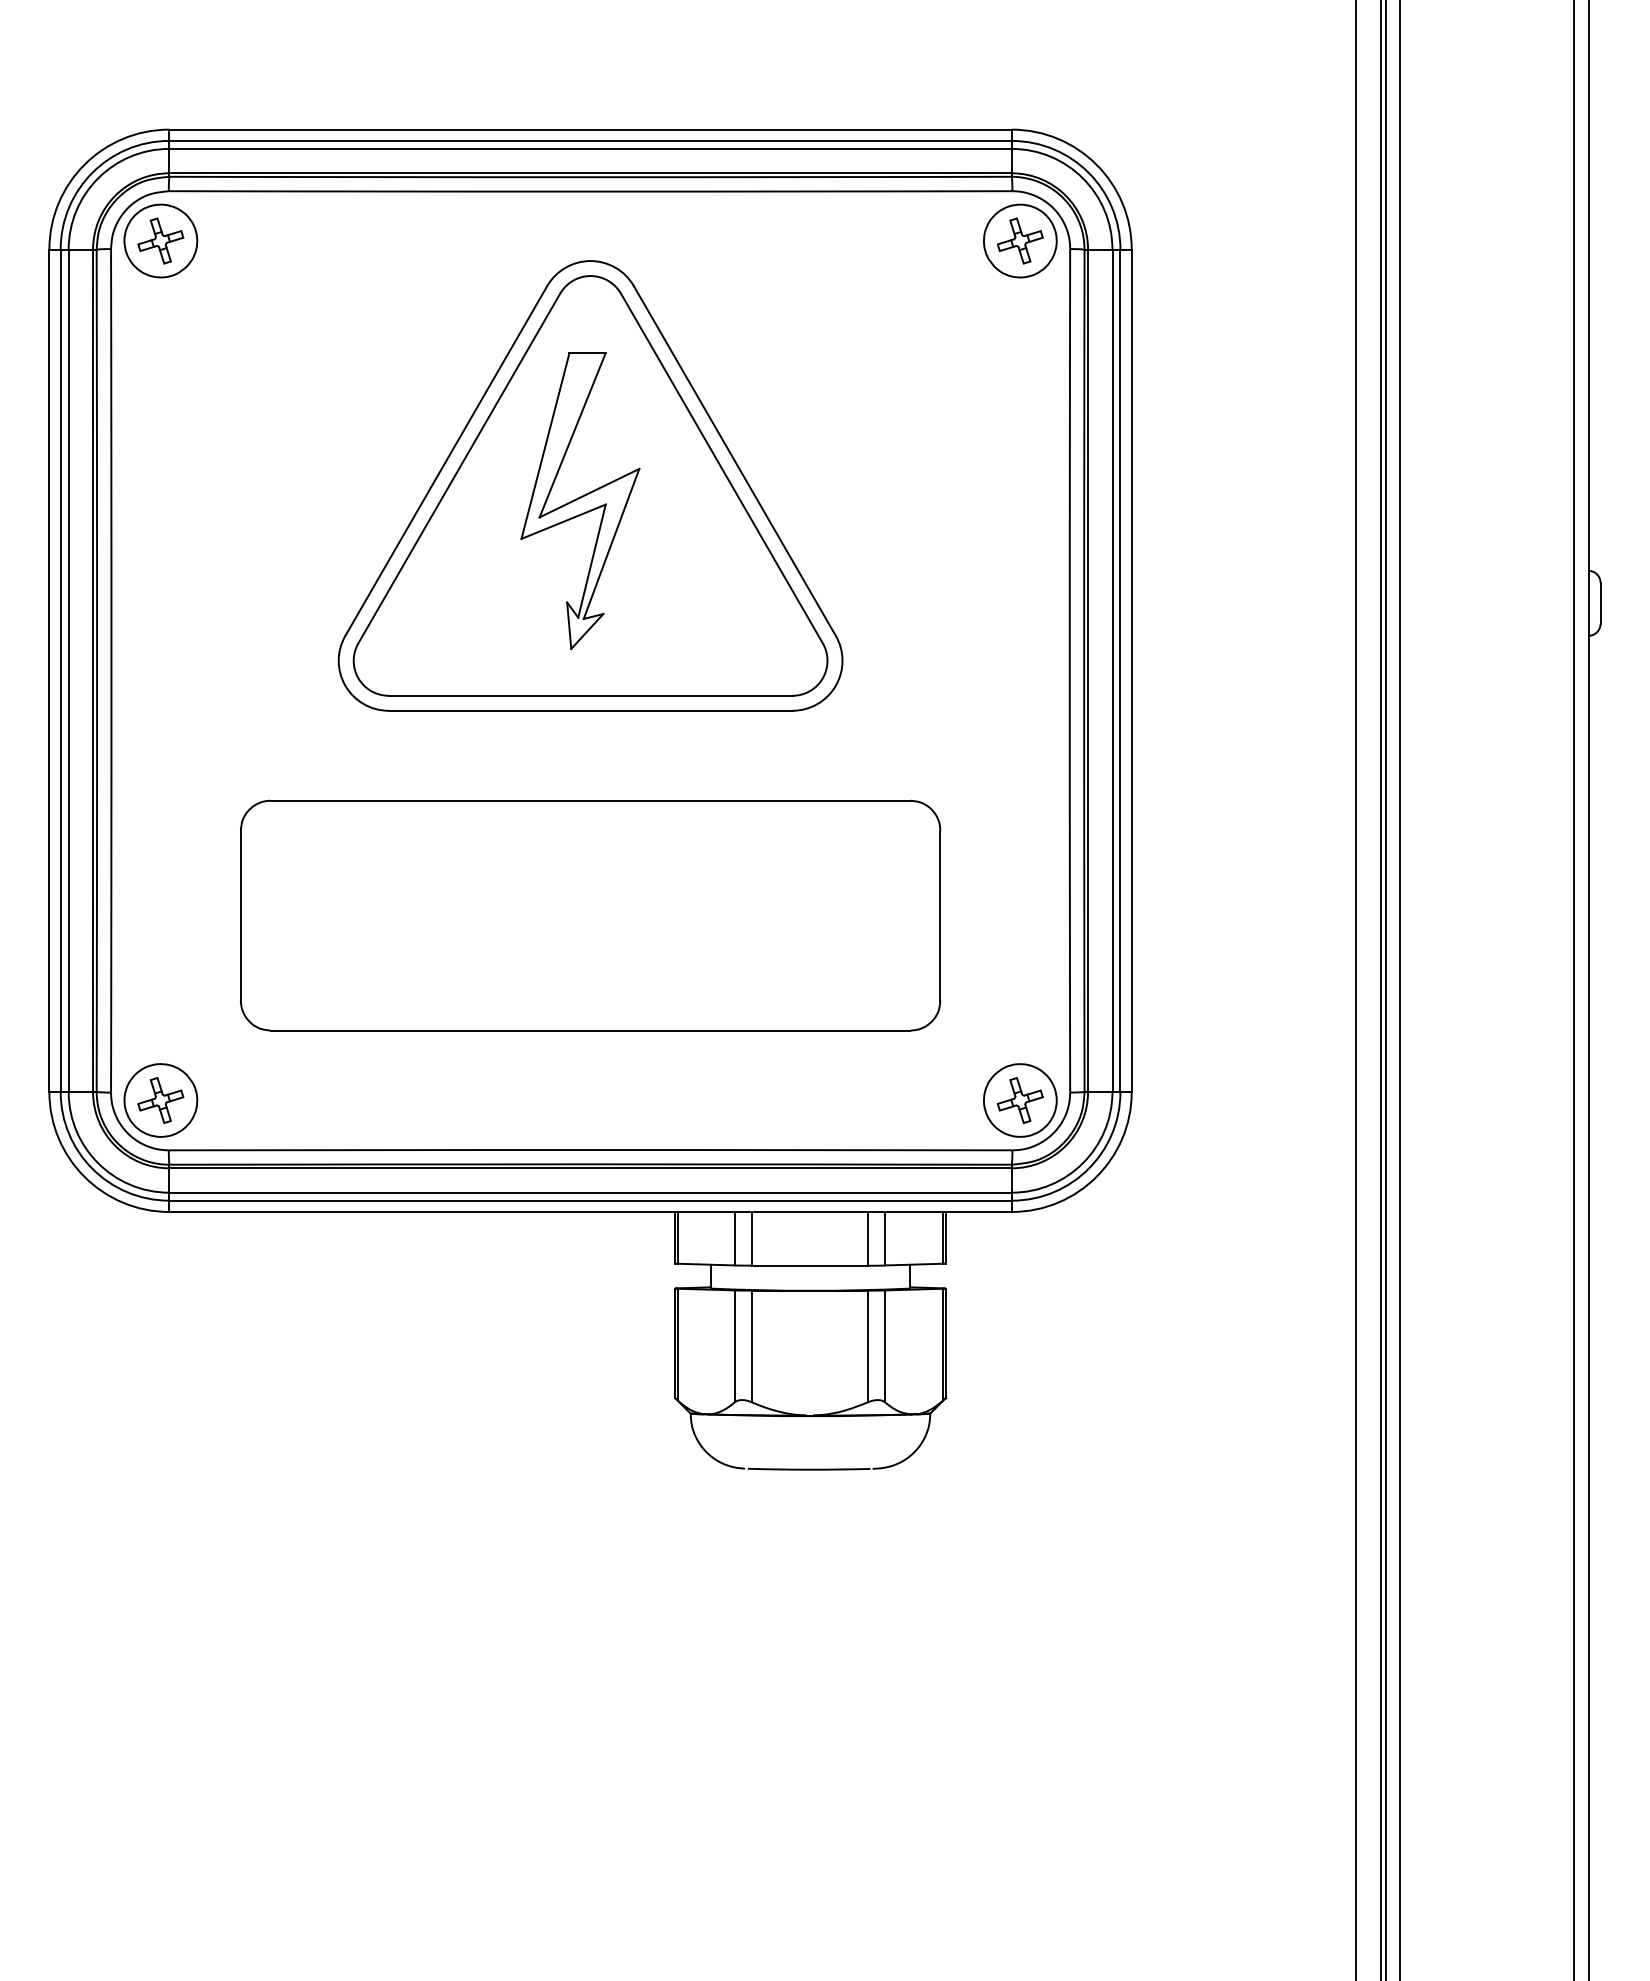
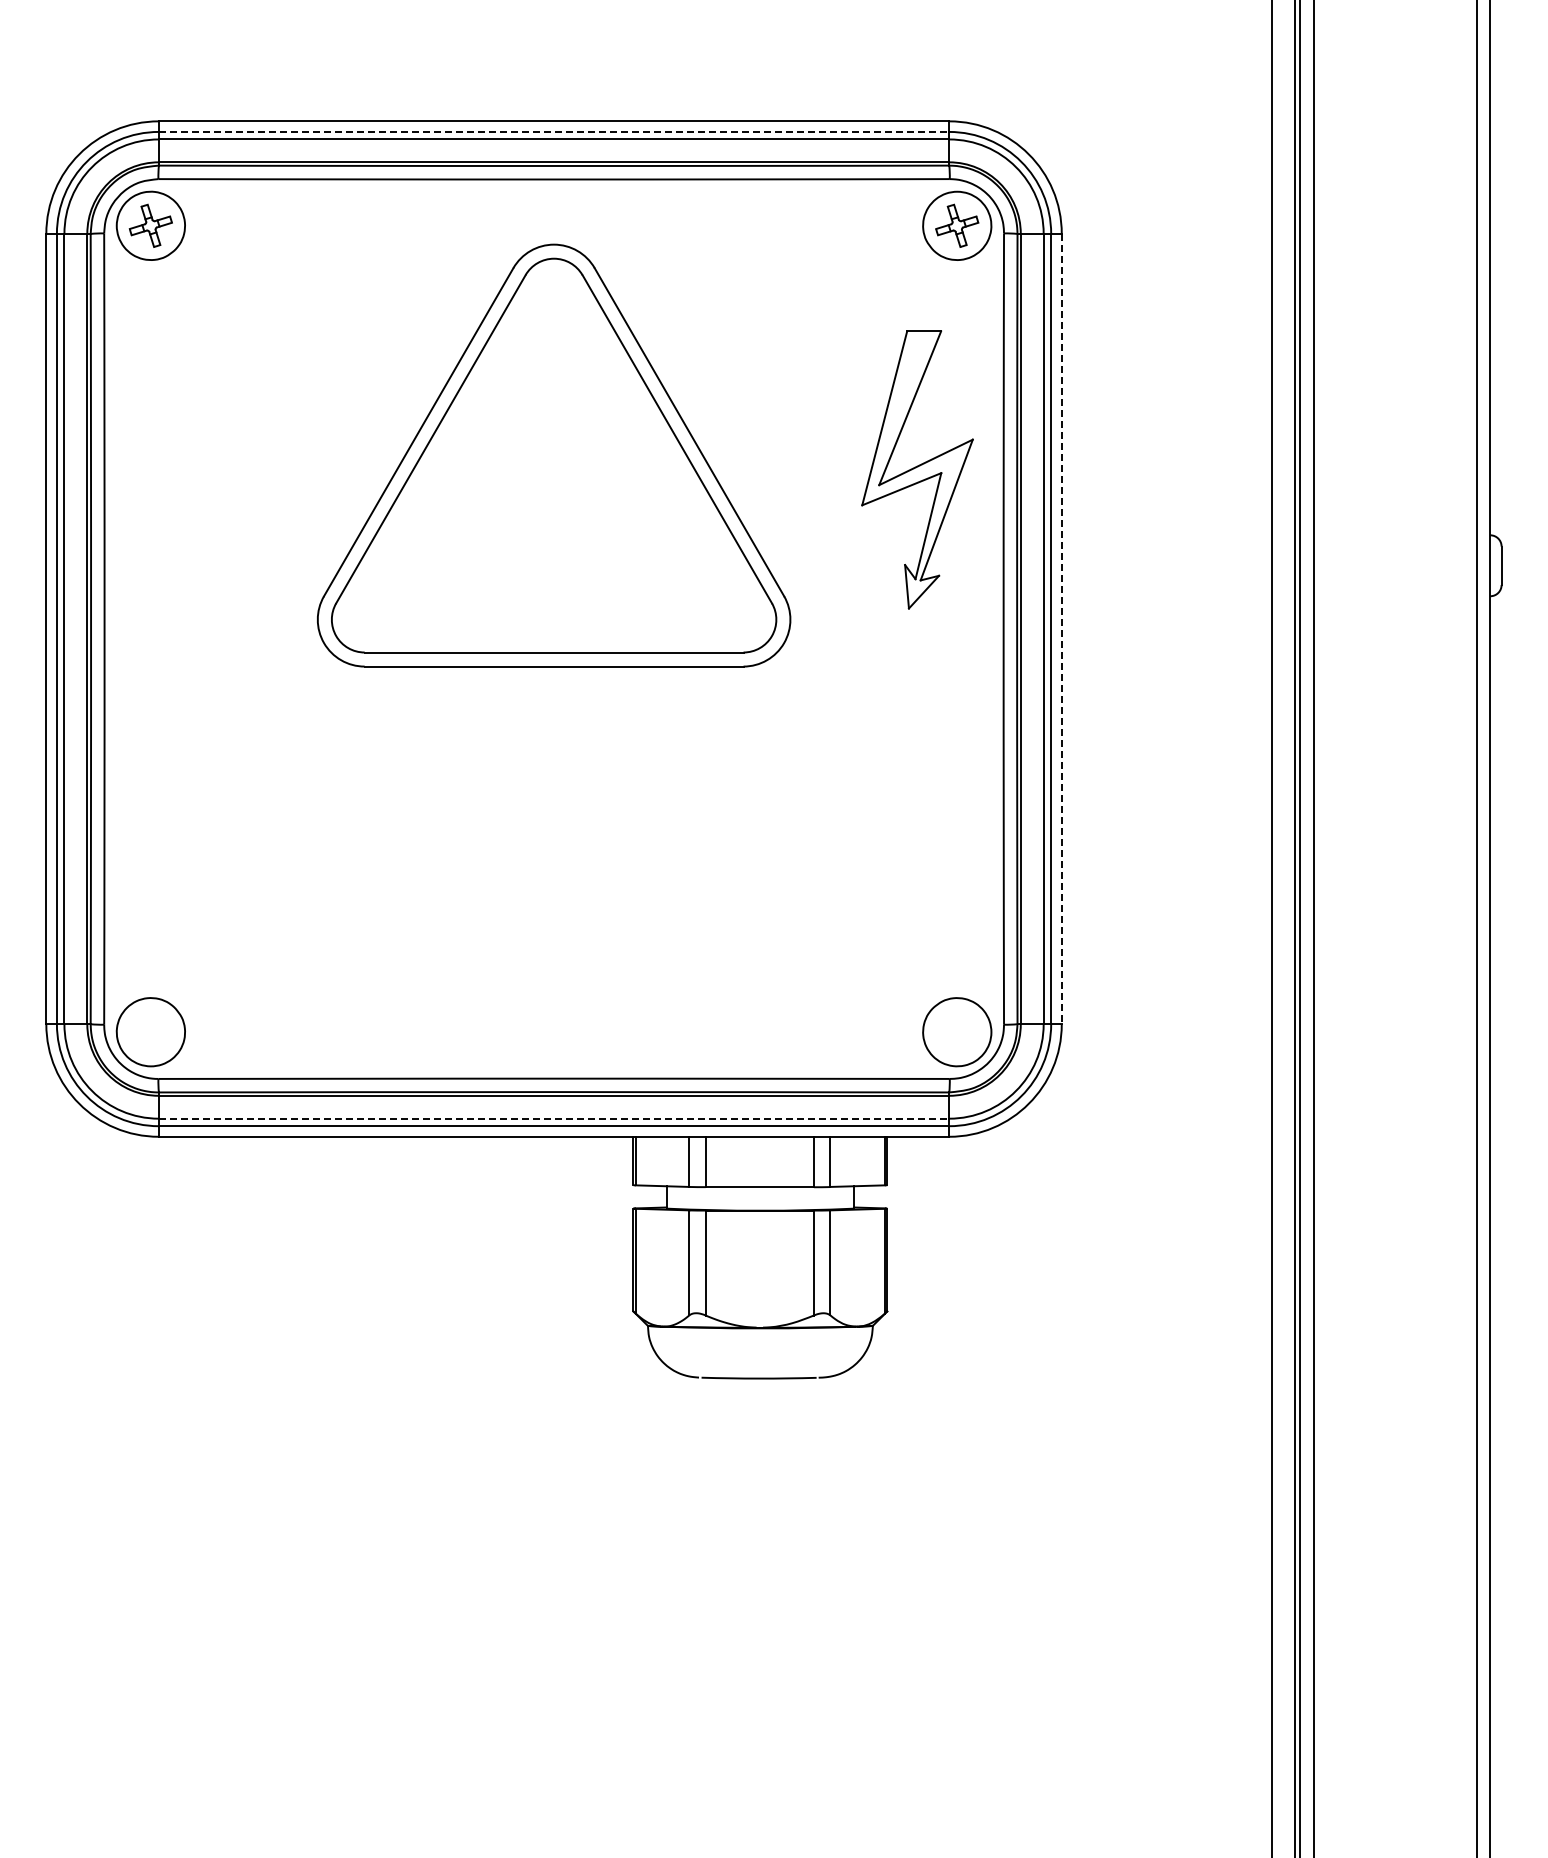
line: (591, 140) -> (554, 131), solid -> dashed
part: (580, 500) -> (917, 469), moved
line: (1131, 671) -> (1061, 629), solid -> dashed
part: (591, 915) -> (554, 858), removed
part: (160, 1100) -> (150, 1032), removed
part: (1020, 1100) -> (957, 1032), removed
line: (591, 1192) -> (554, 1118), solid -> dashed

